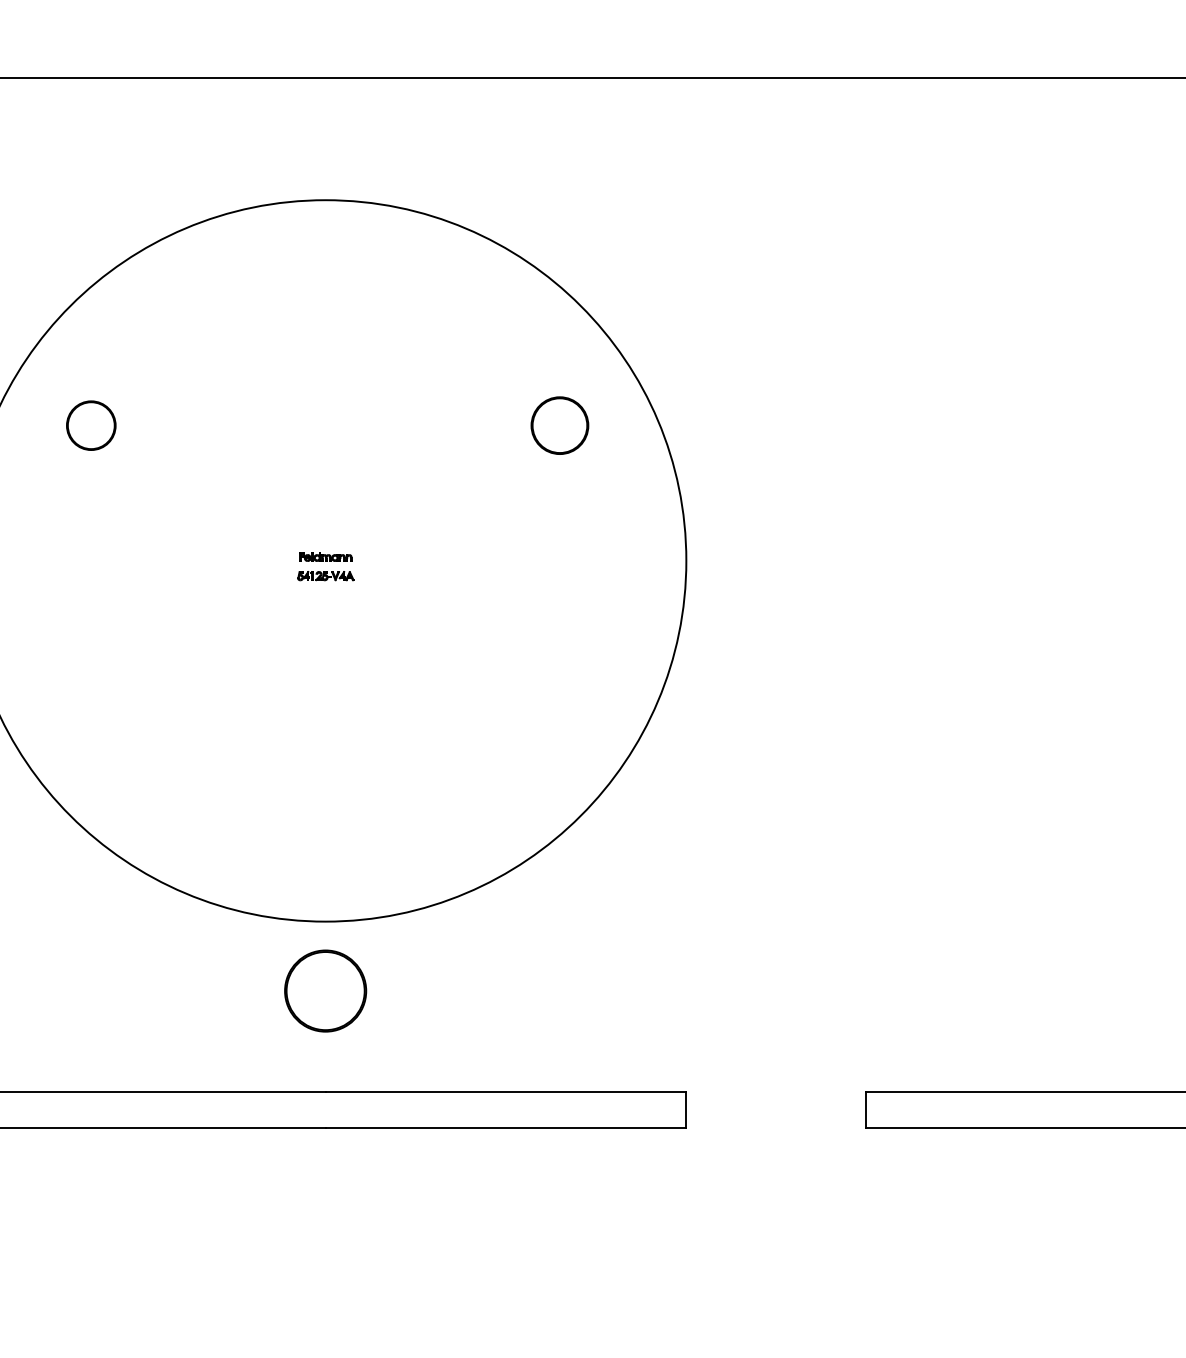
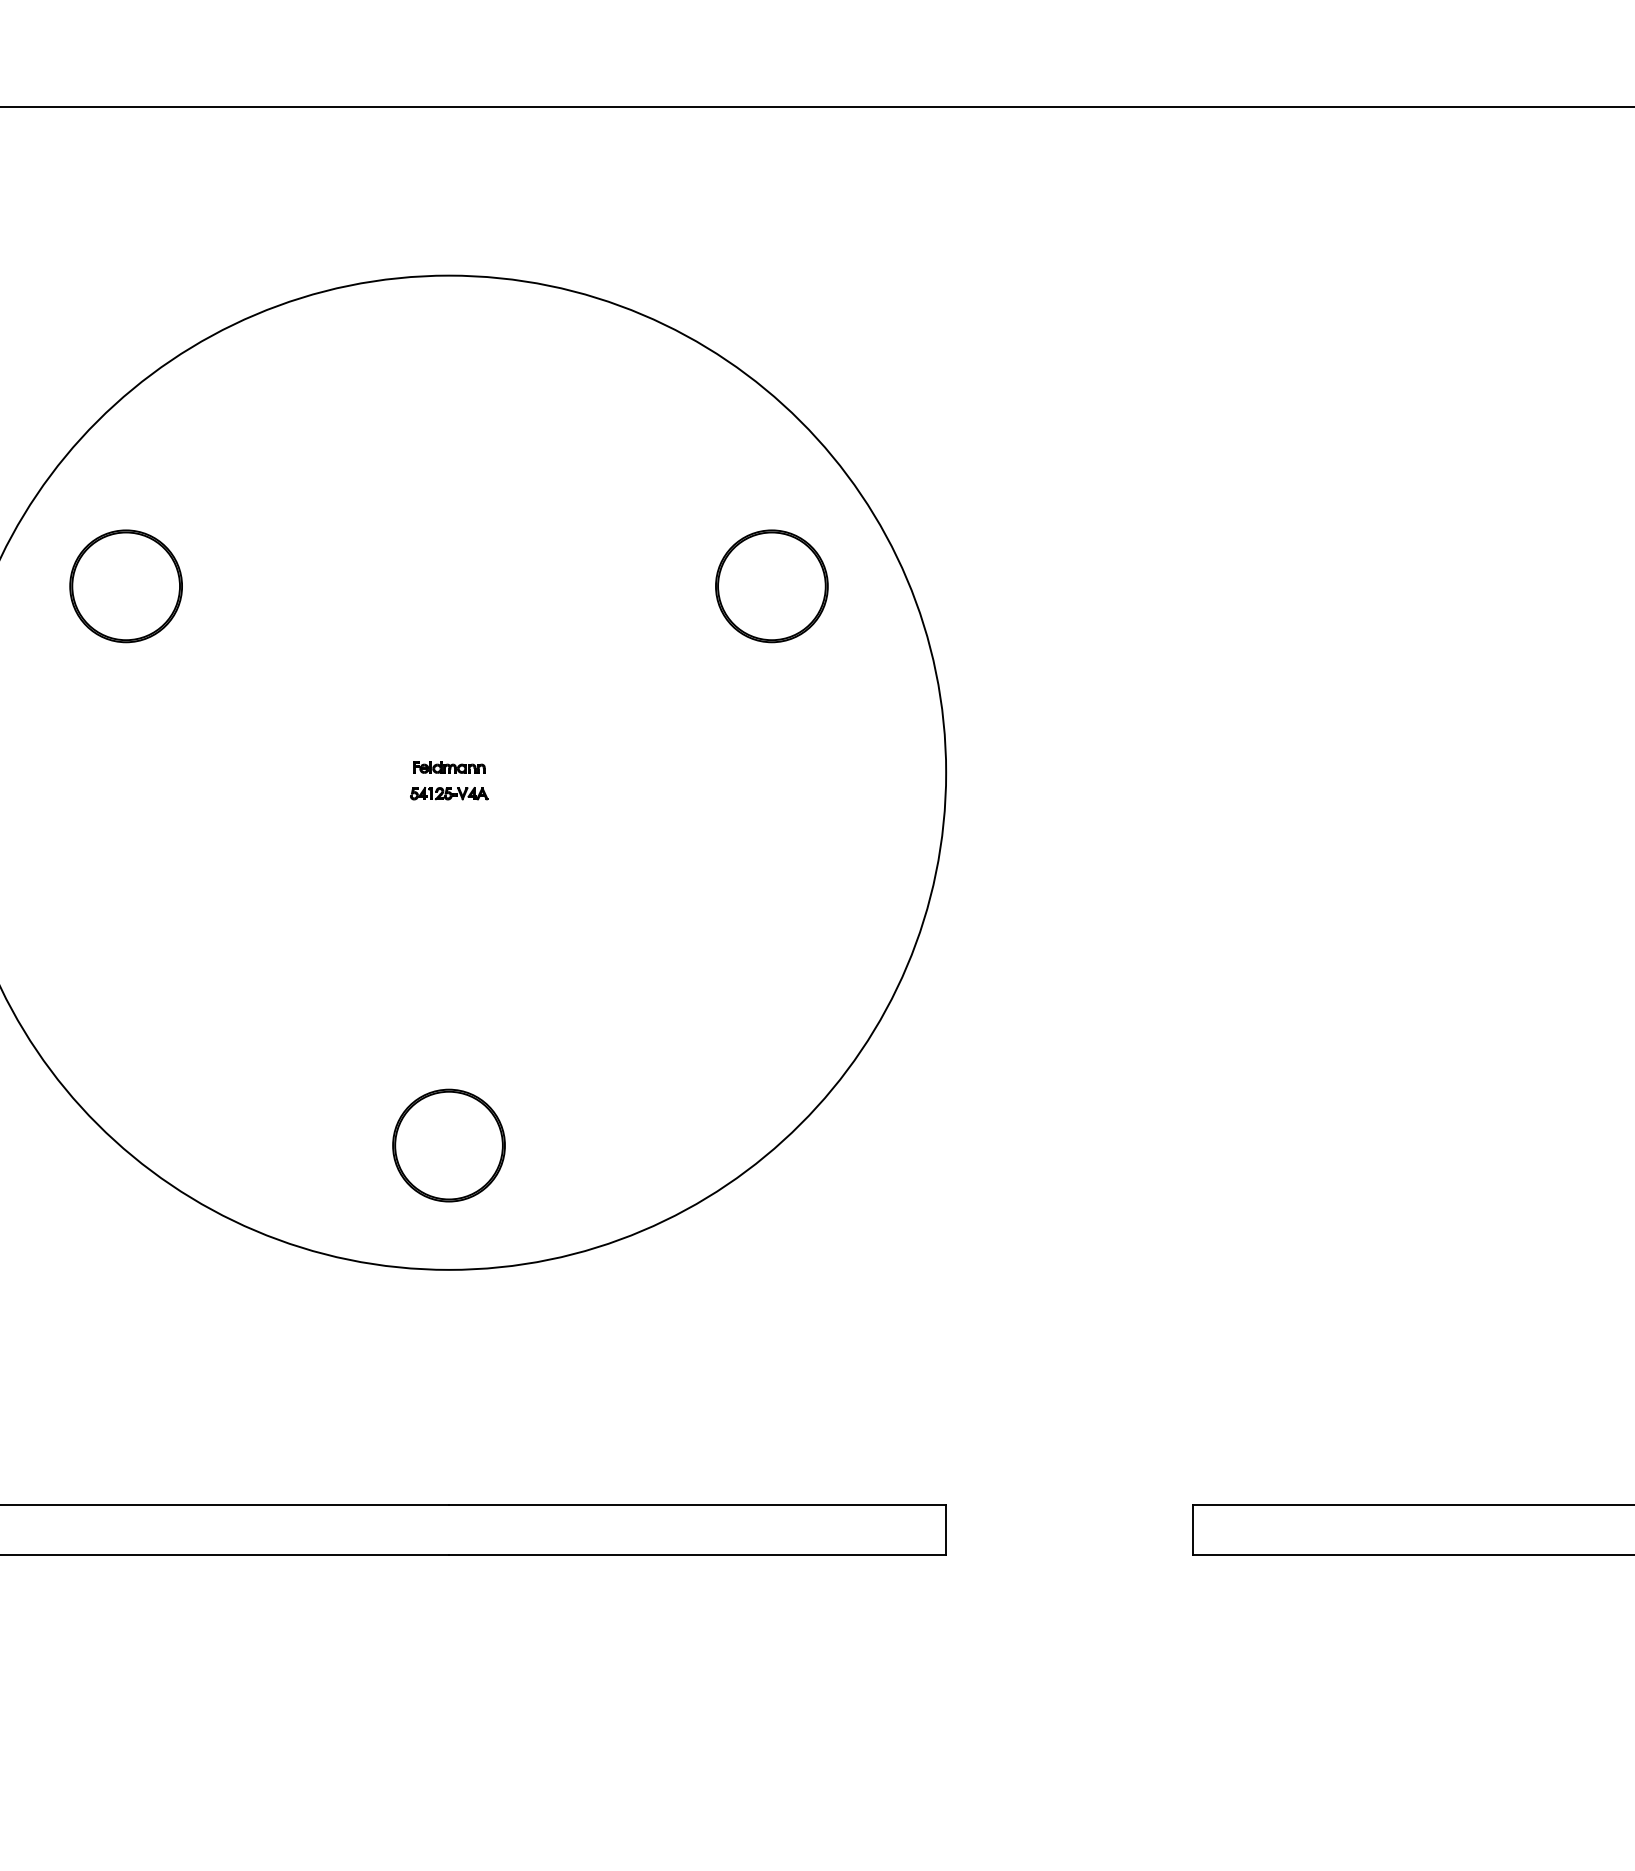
part: (90, 425) -> (125, 586), size x1.67
part: (559, 425) -> (771, 586), size x1.43
part: (325, 991) -> (448, 1145), moved

